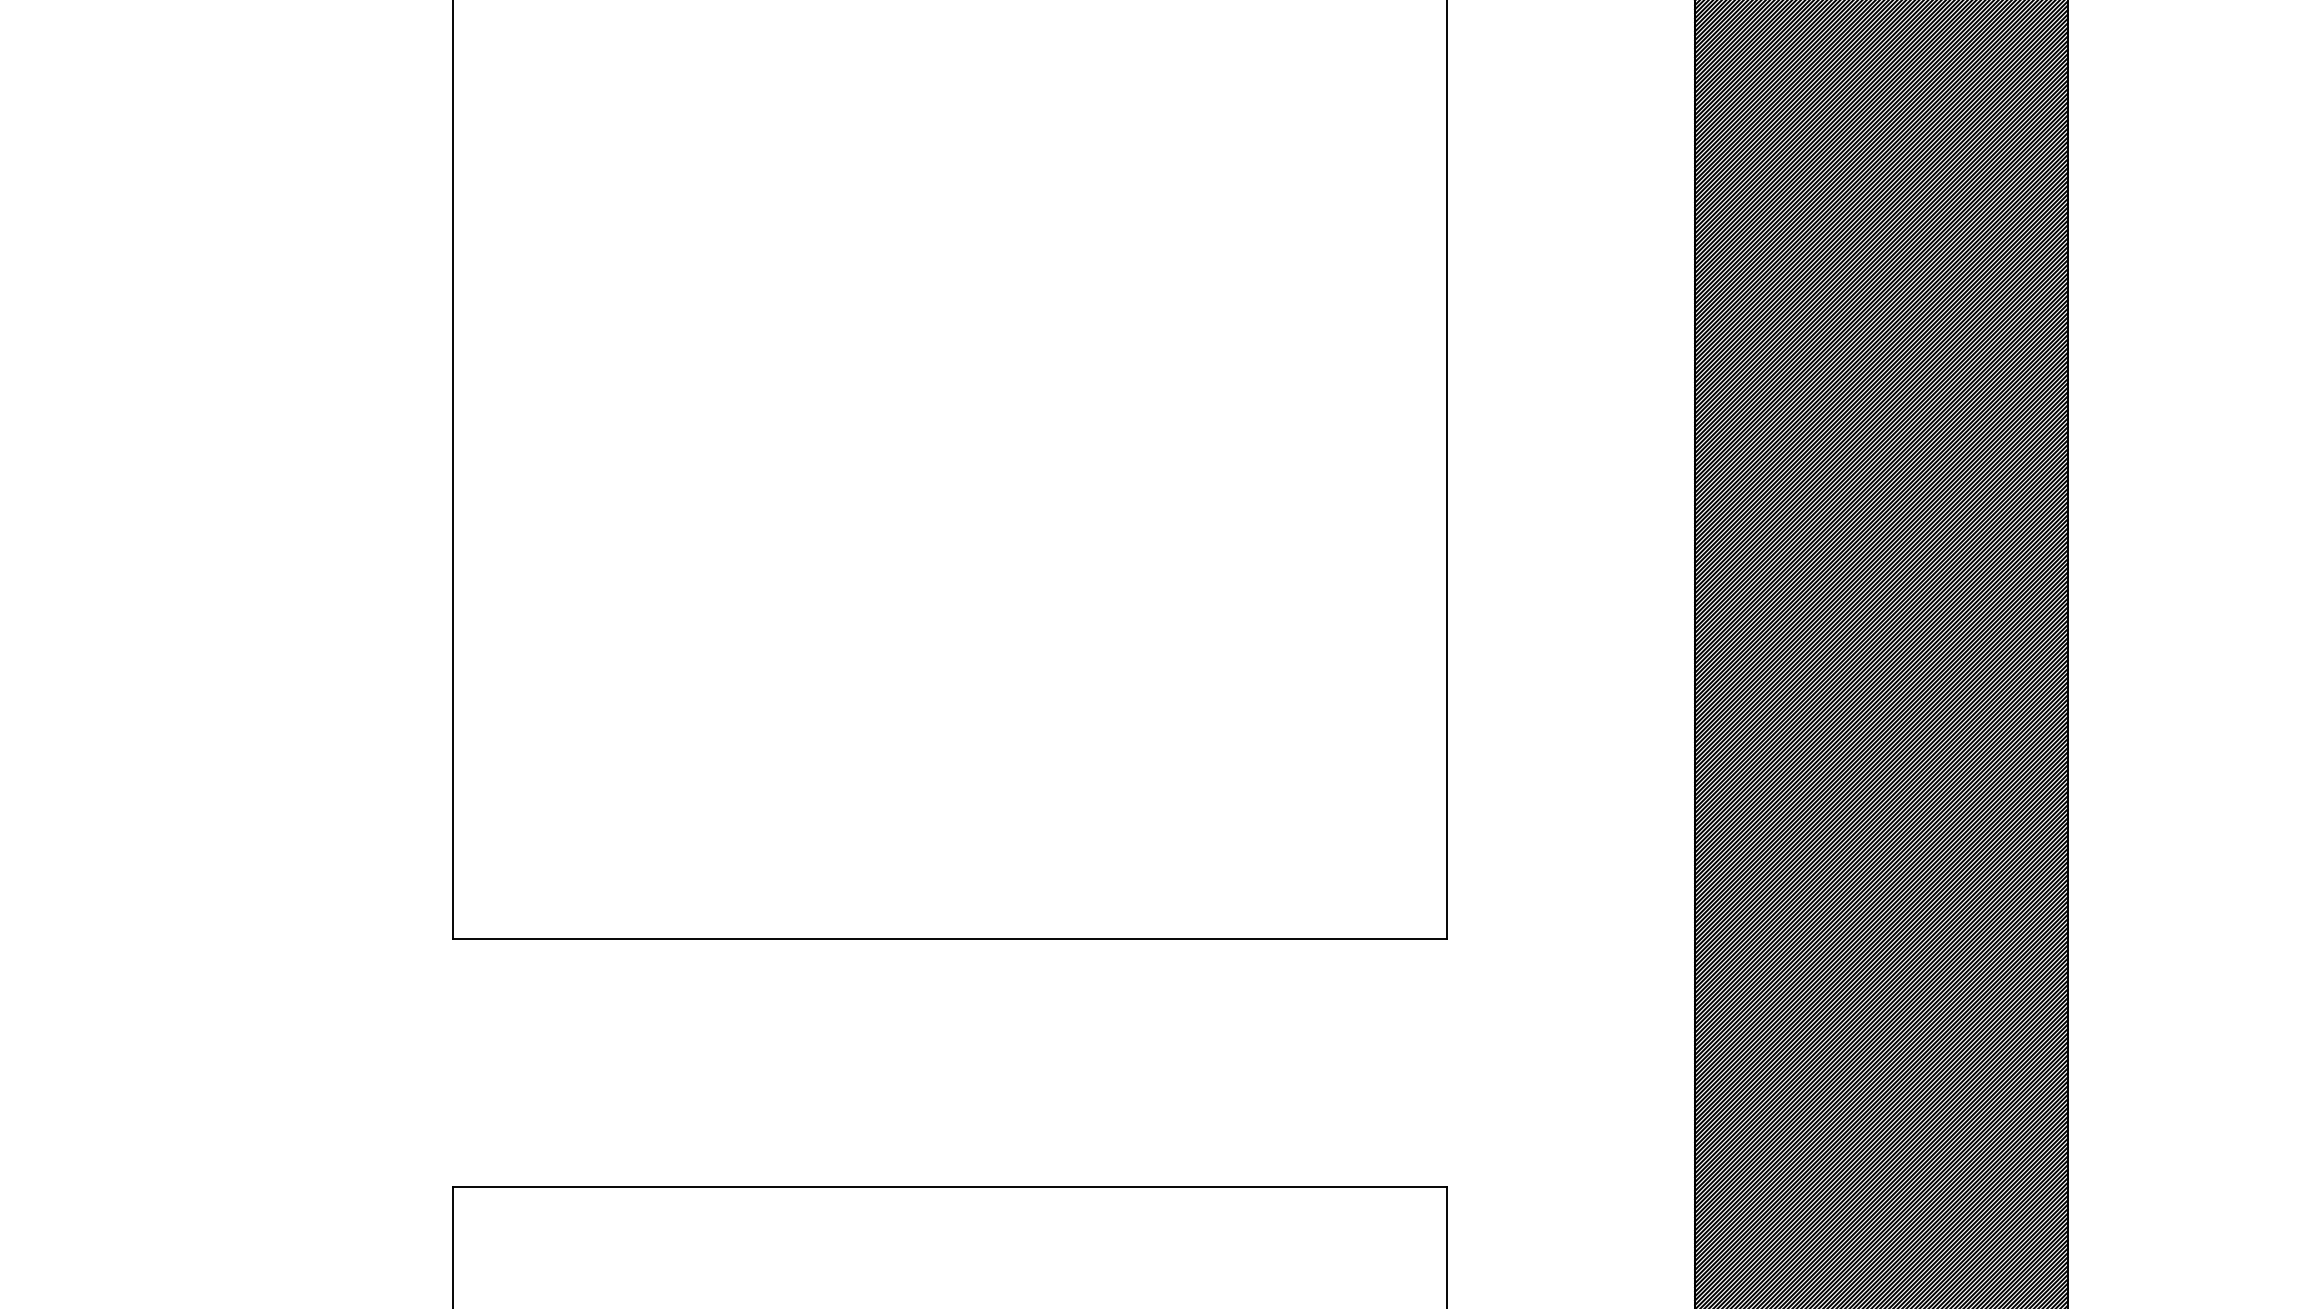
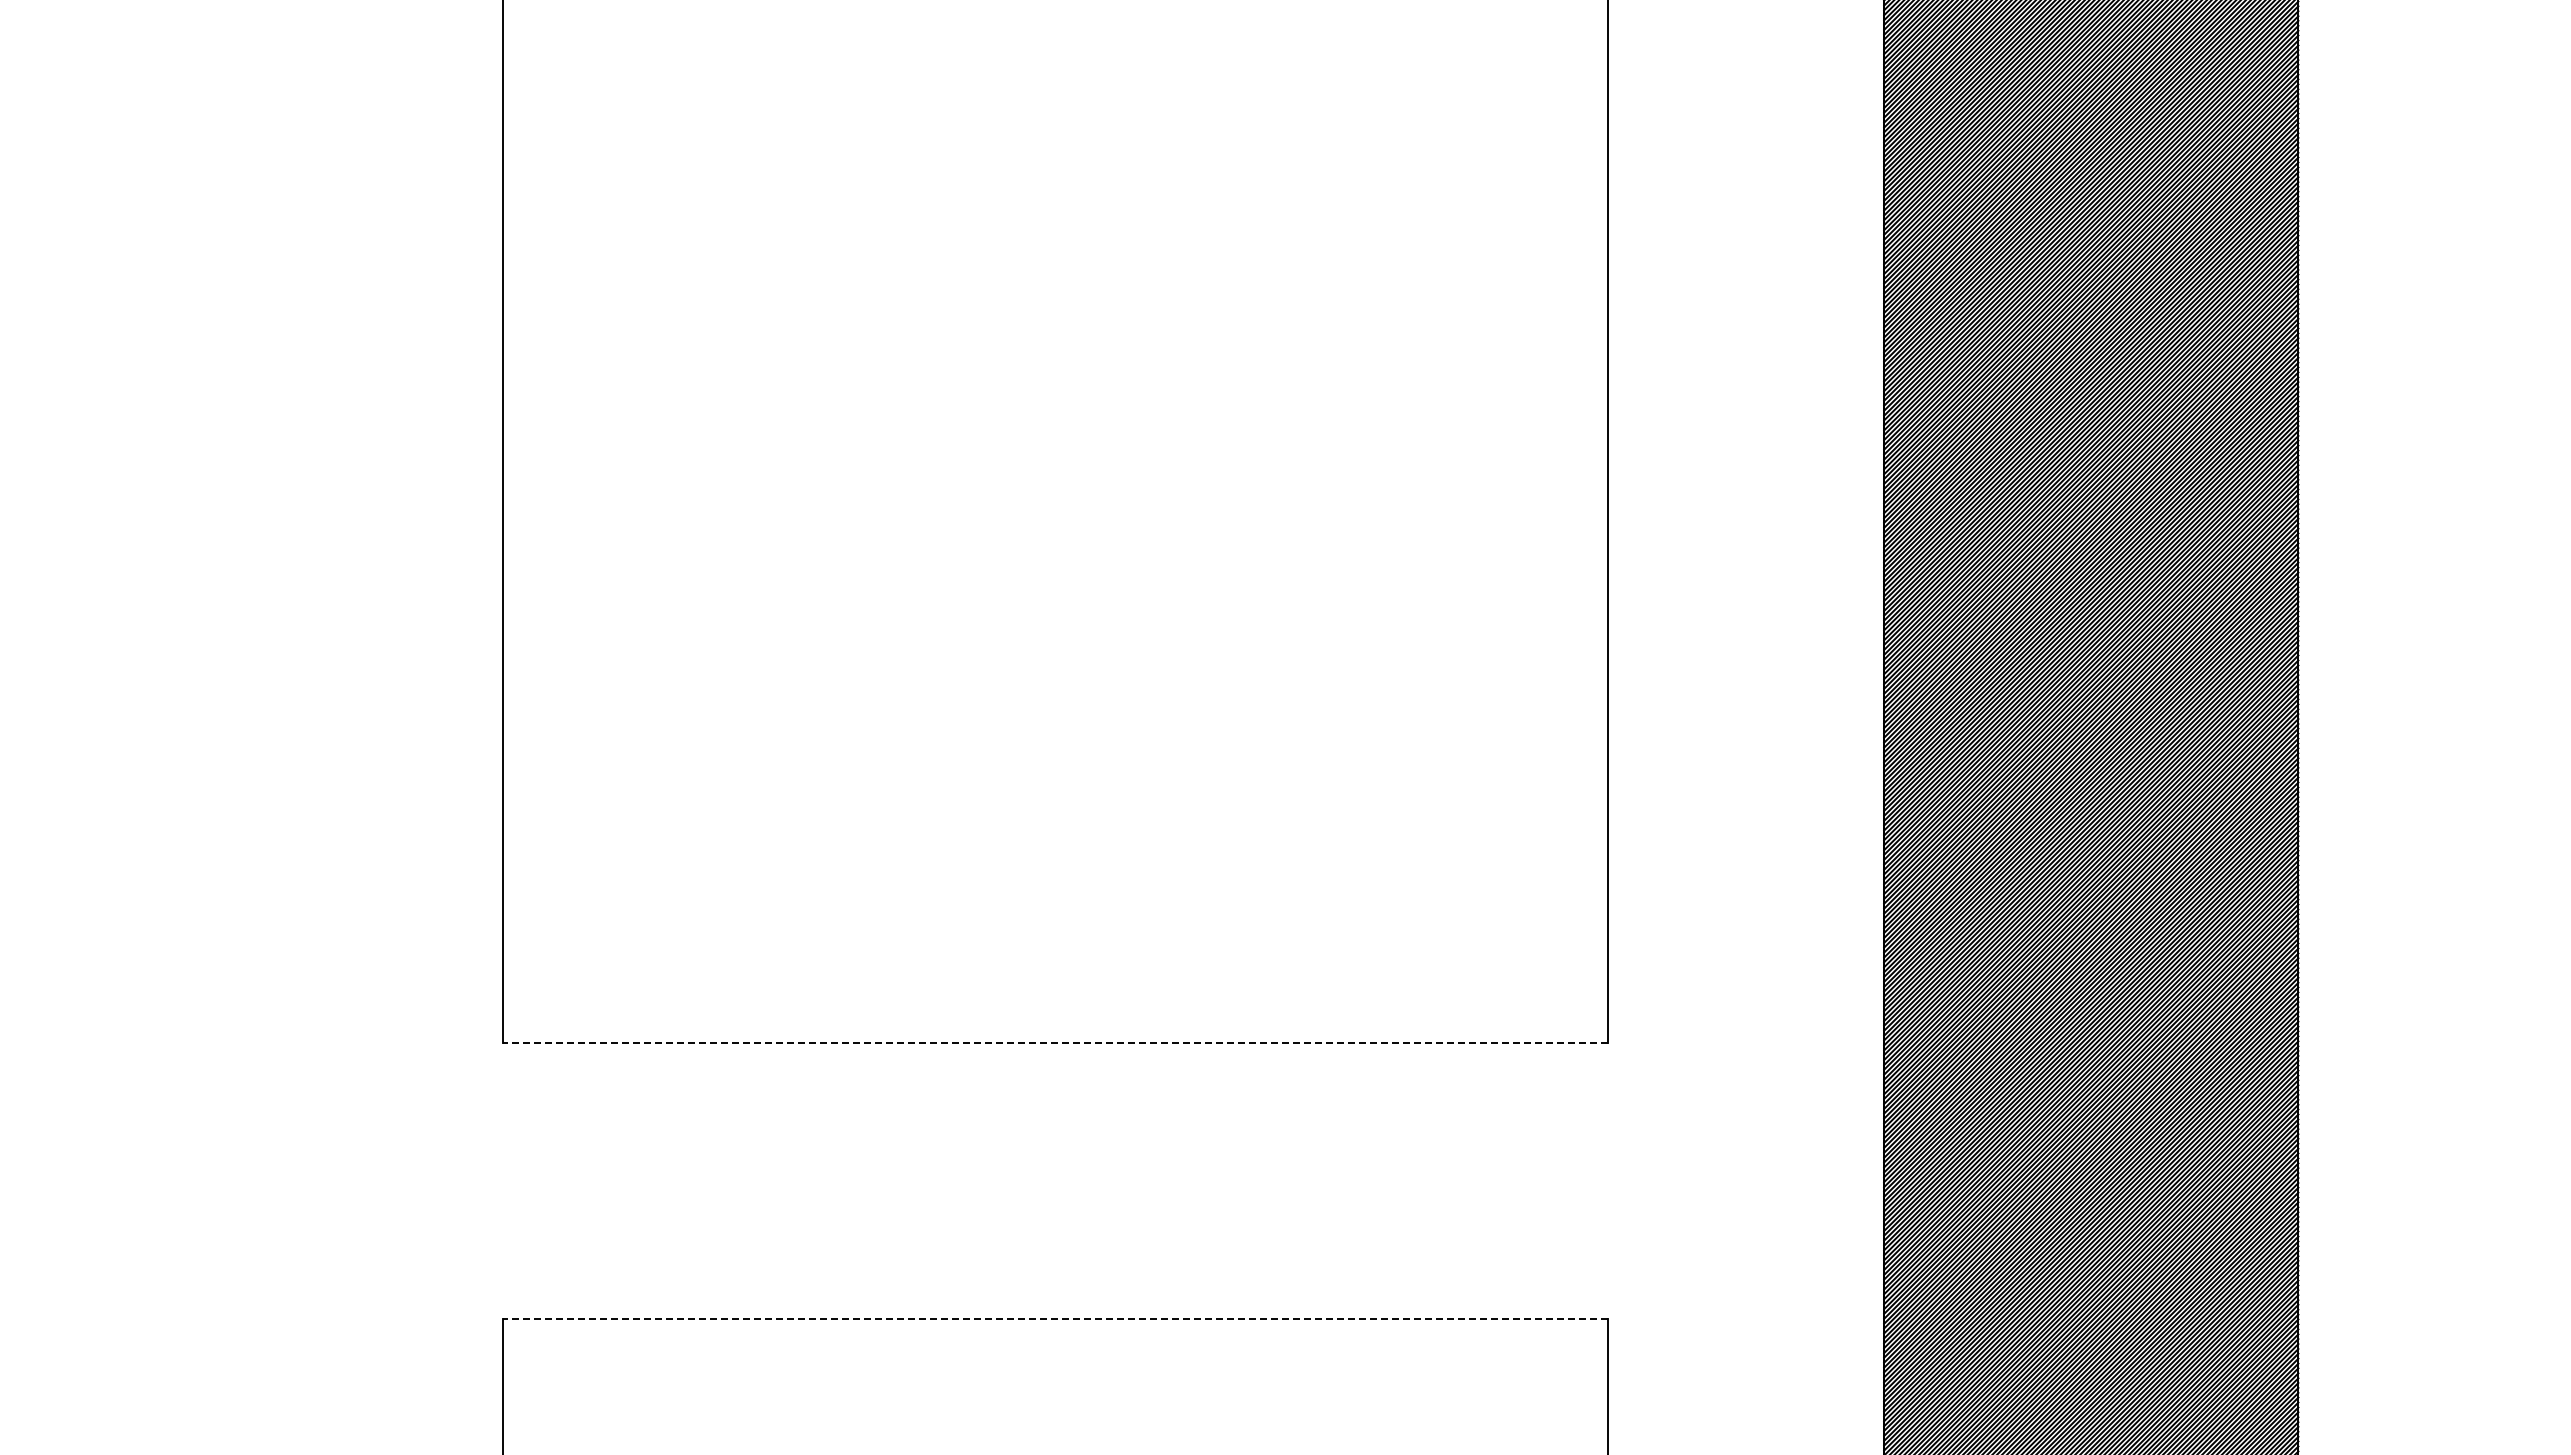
line: (949, 938) -> (1055, 1043), solid -> dashed
line: (949, 1187) -> (1055, 1319), solid -> dashed

